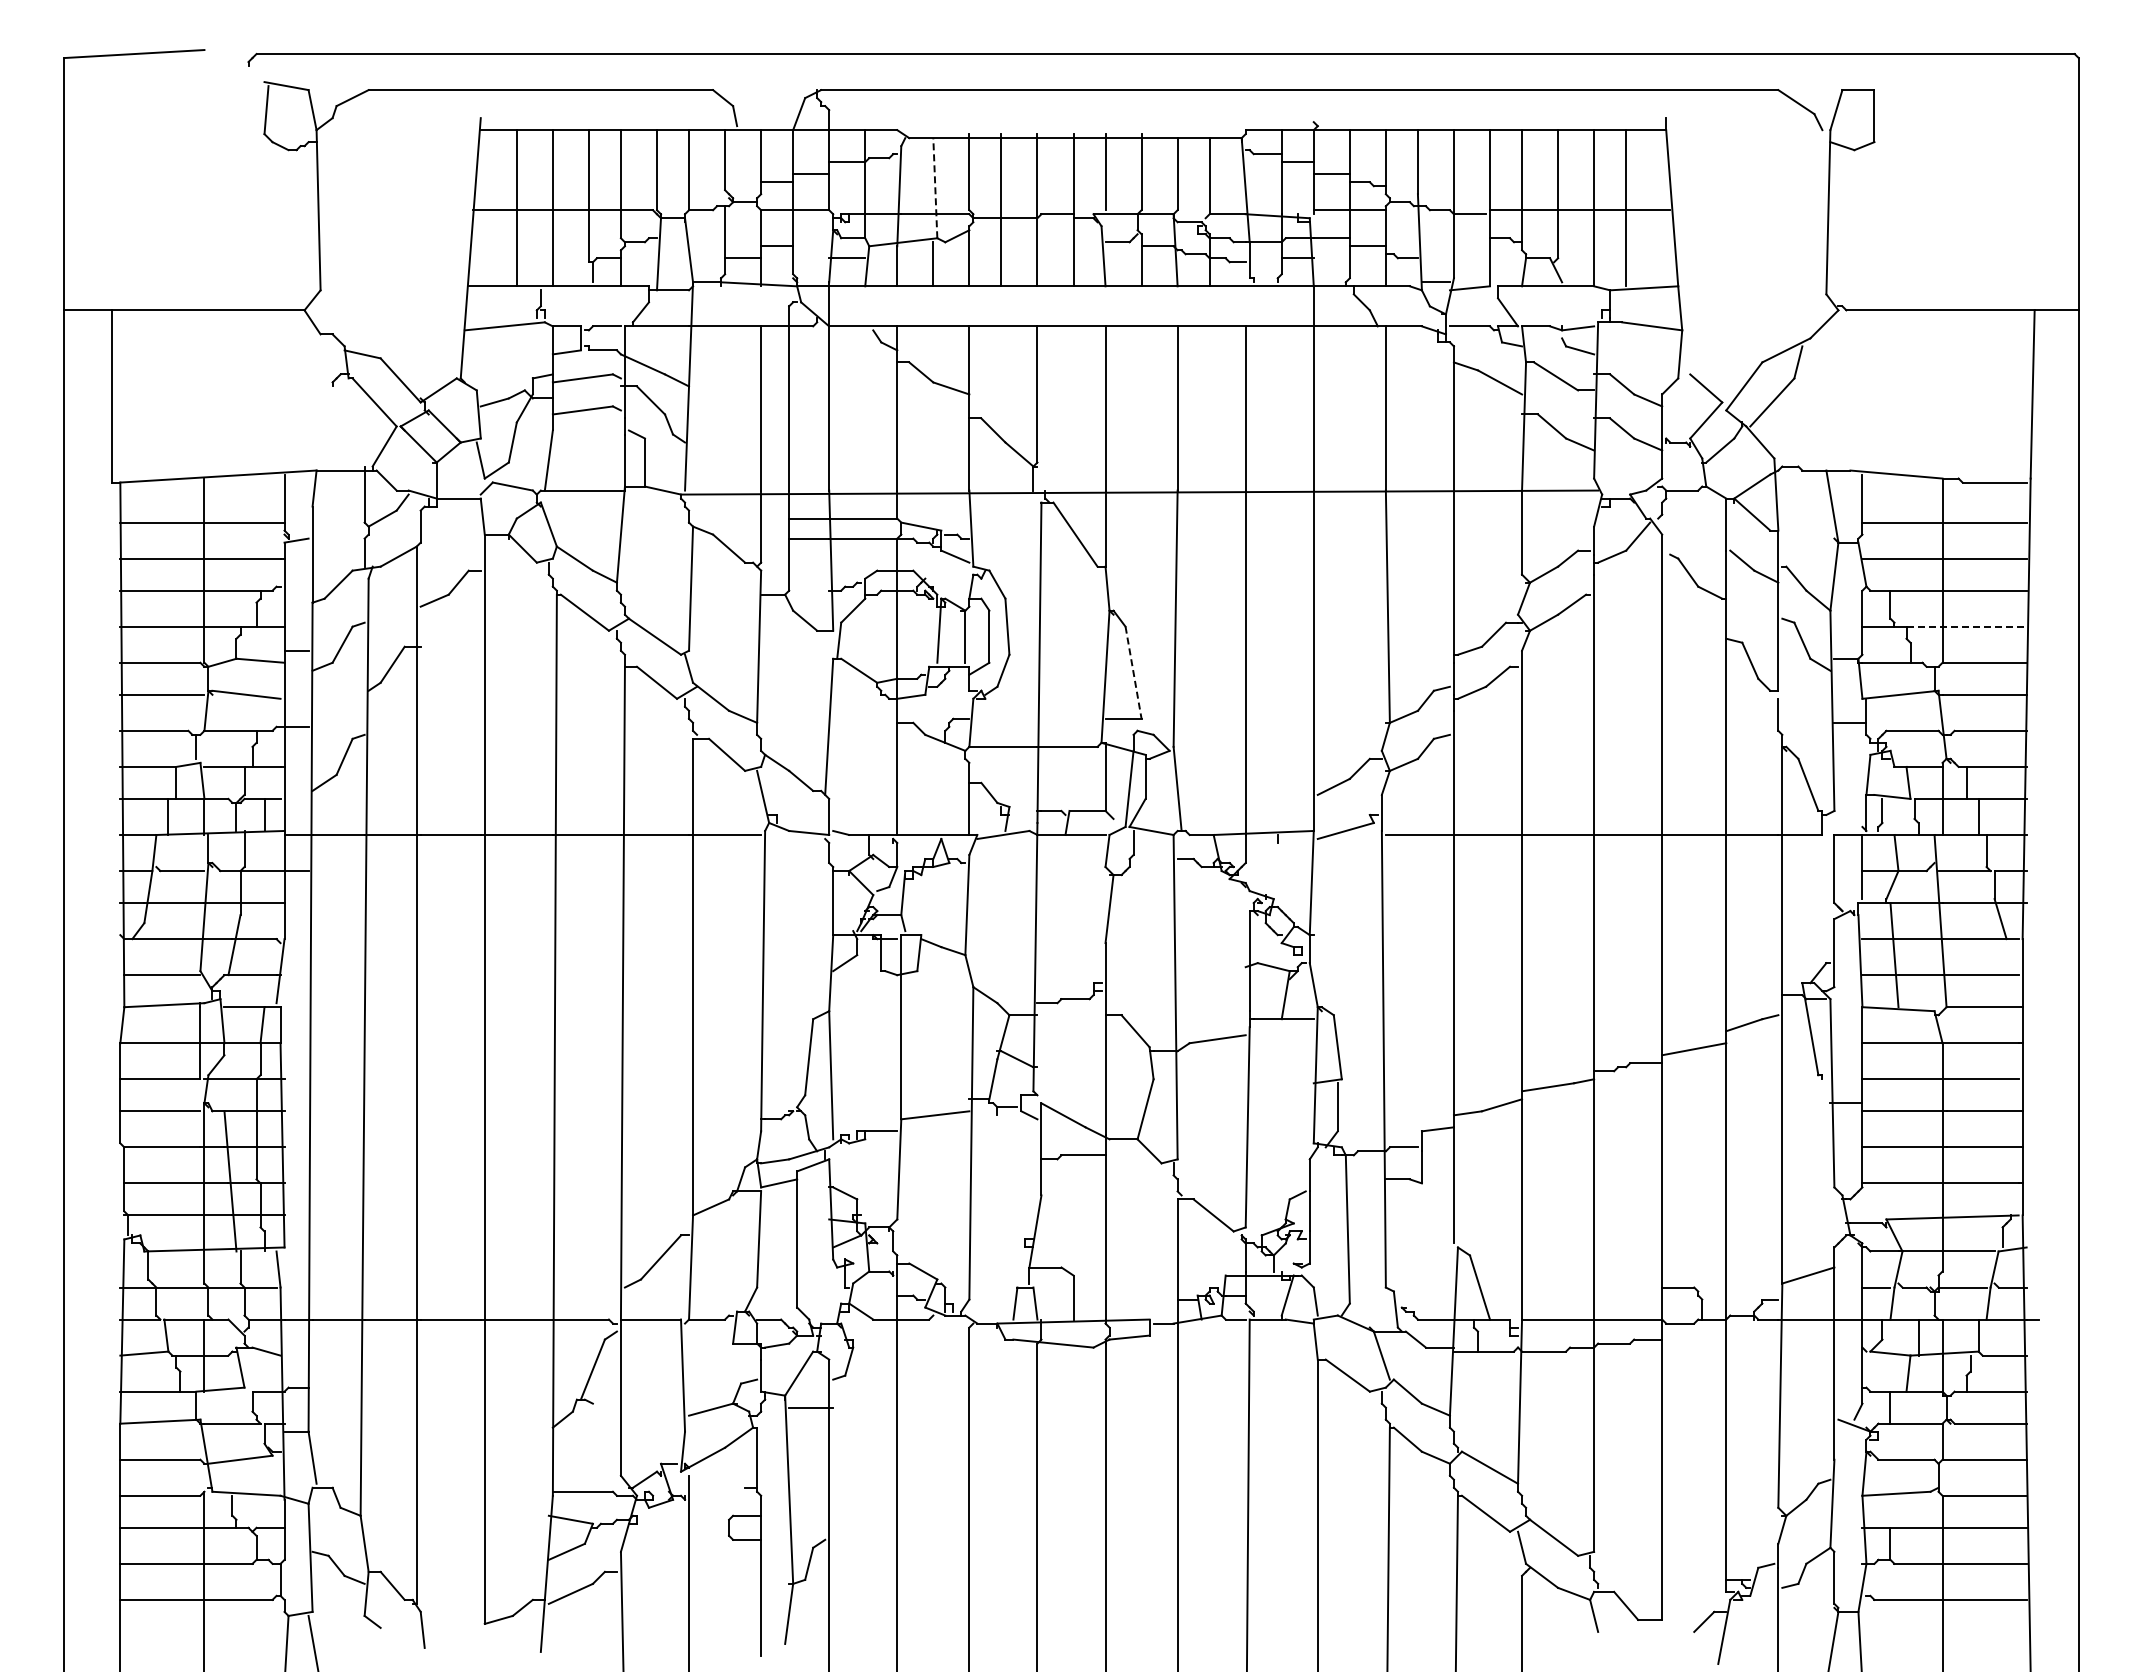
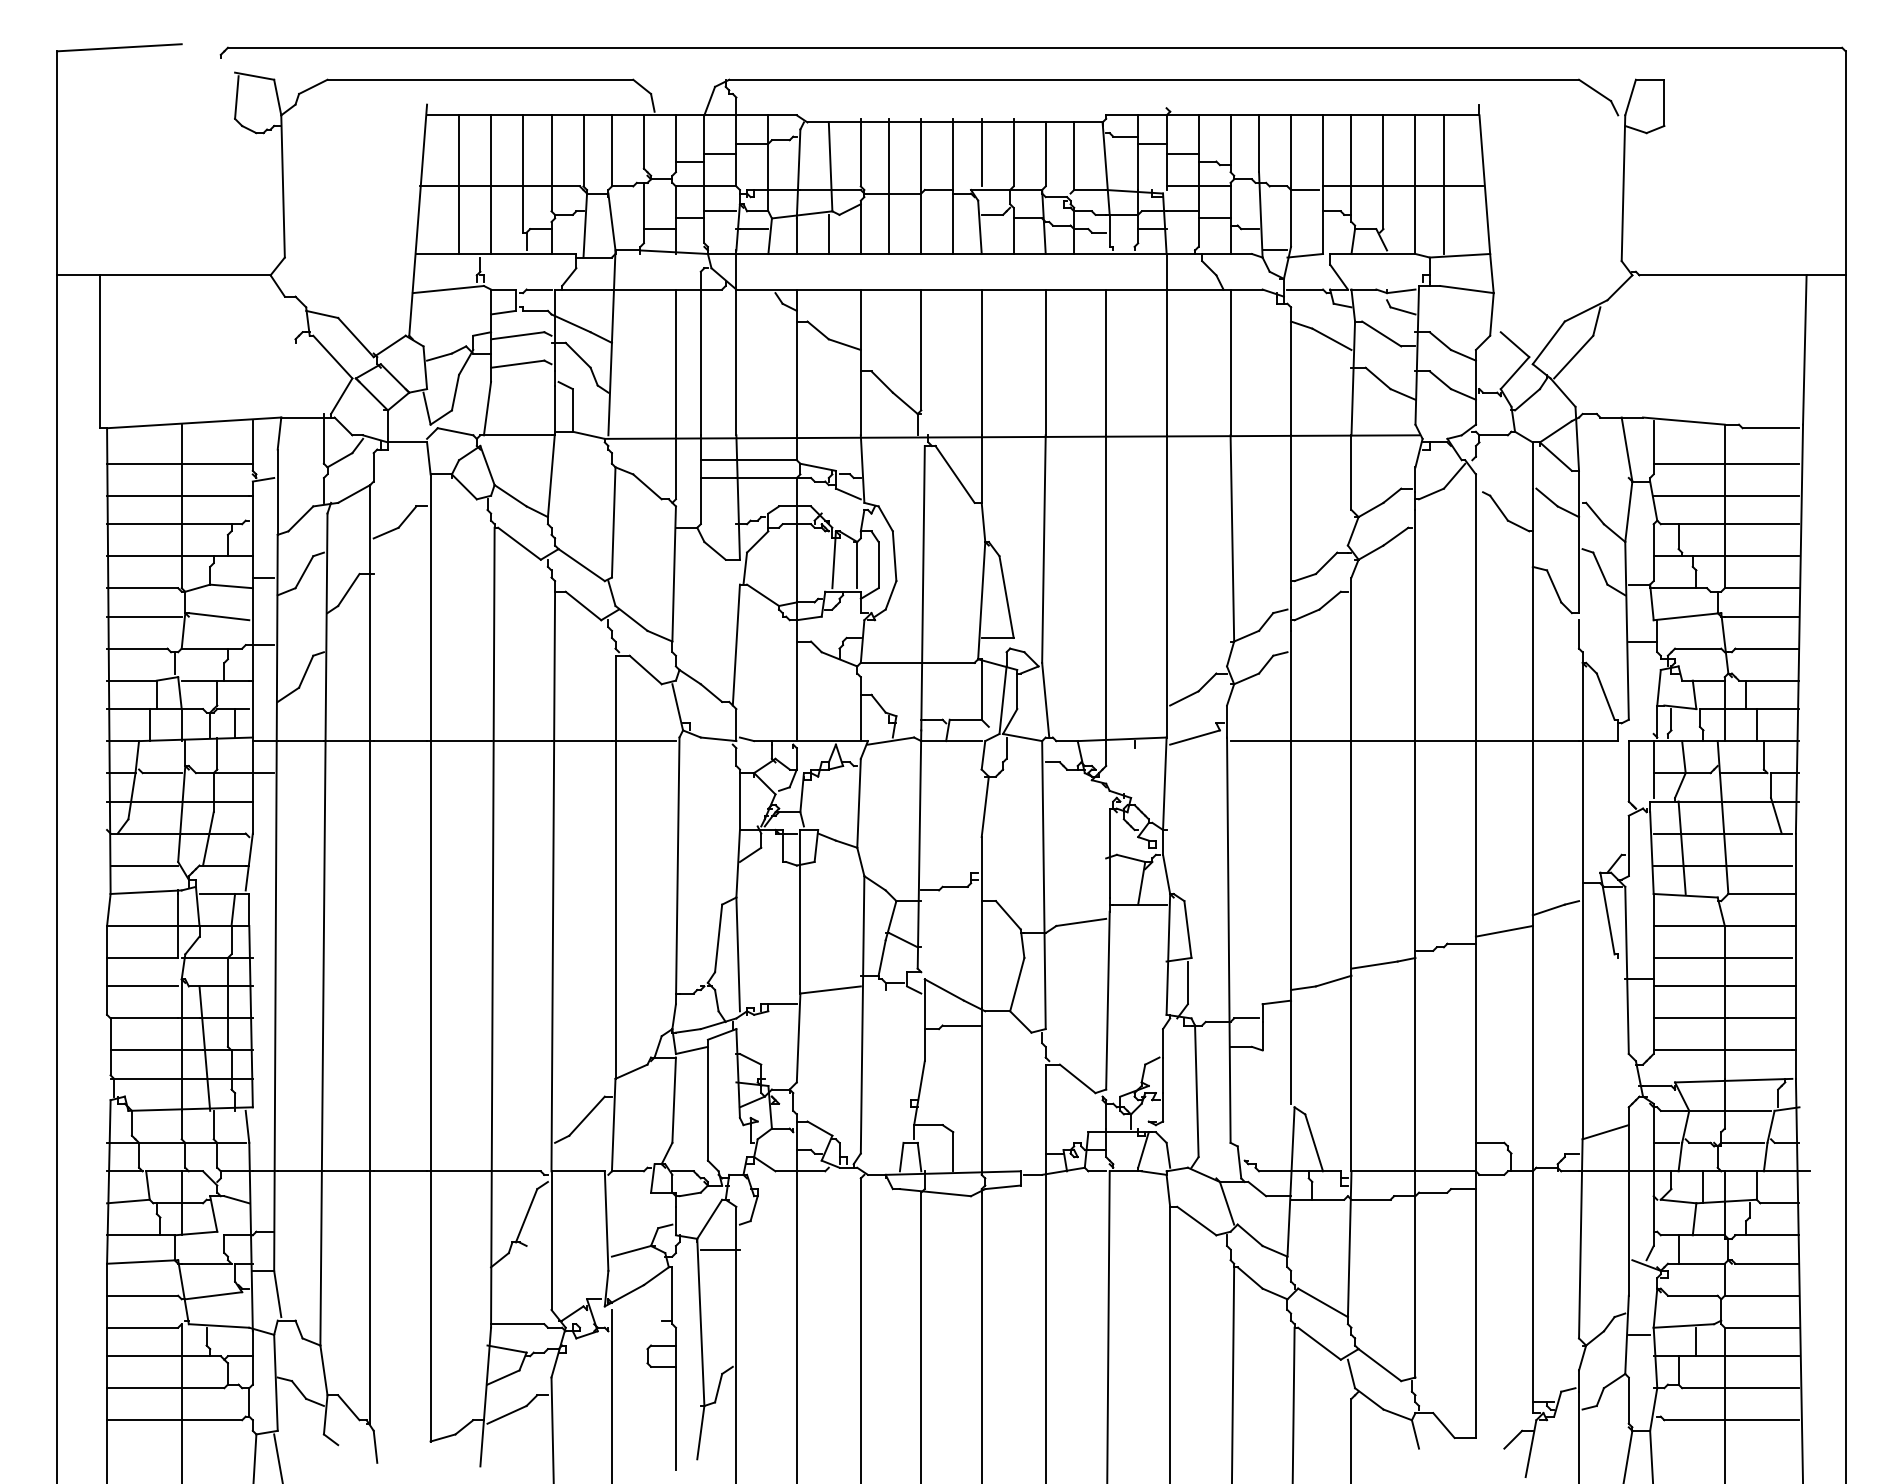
line: (935, 187) -> (830, 166), dashed -> solid
line: (811, 238) -> (720, 211), added
line: (1967, 626) -> (1746, 556), dashed -> solid
line: (1133, 672) -> (1006, 596), dashed -> solid
line: (1846, 1503) -> (1639, 1334), added
line: (1910, 1511) -> (1696, 1341), added

